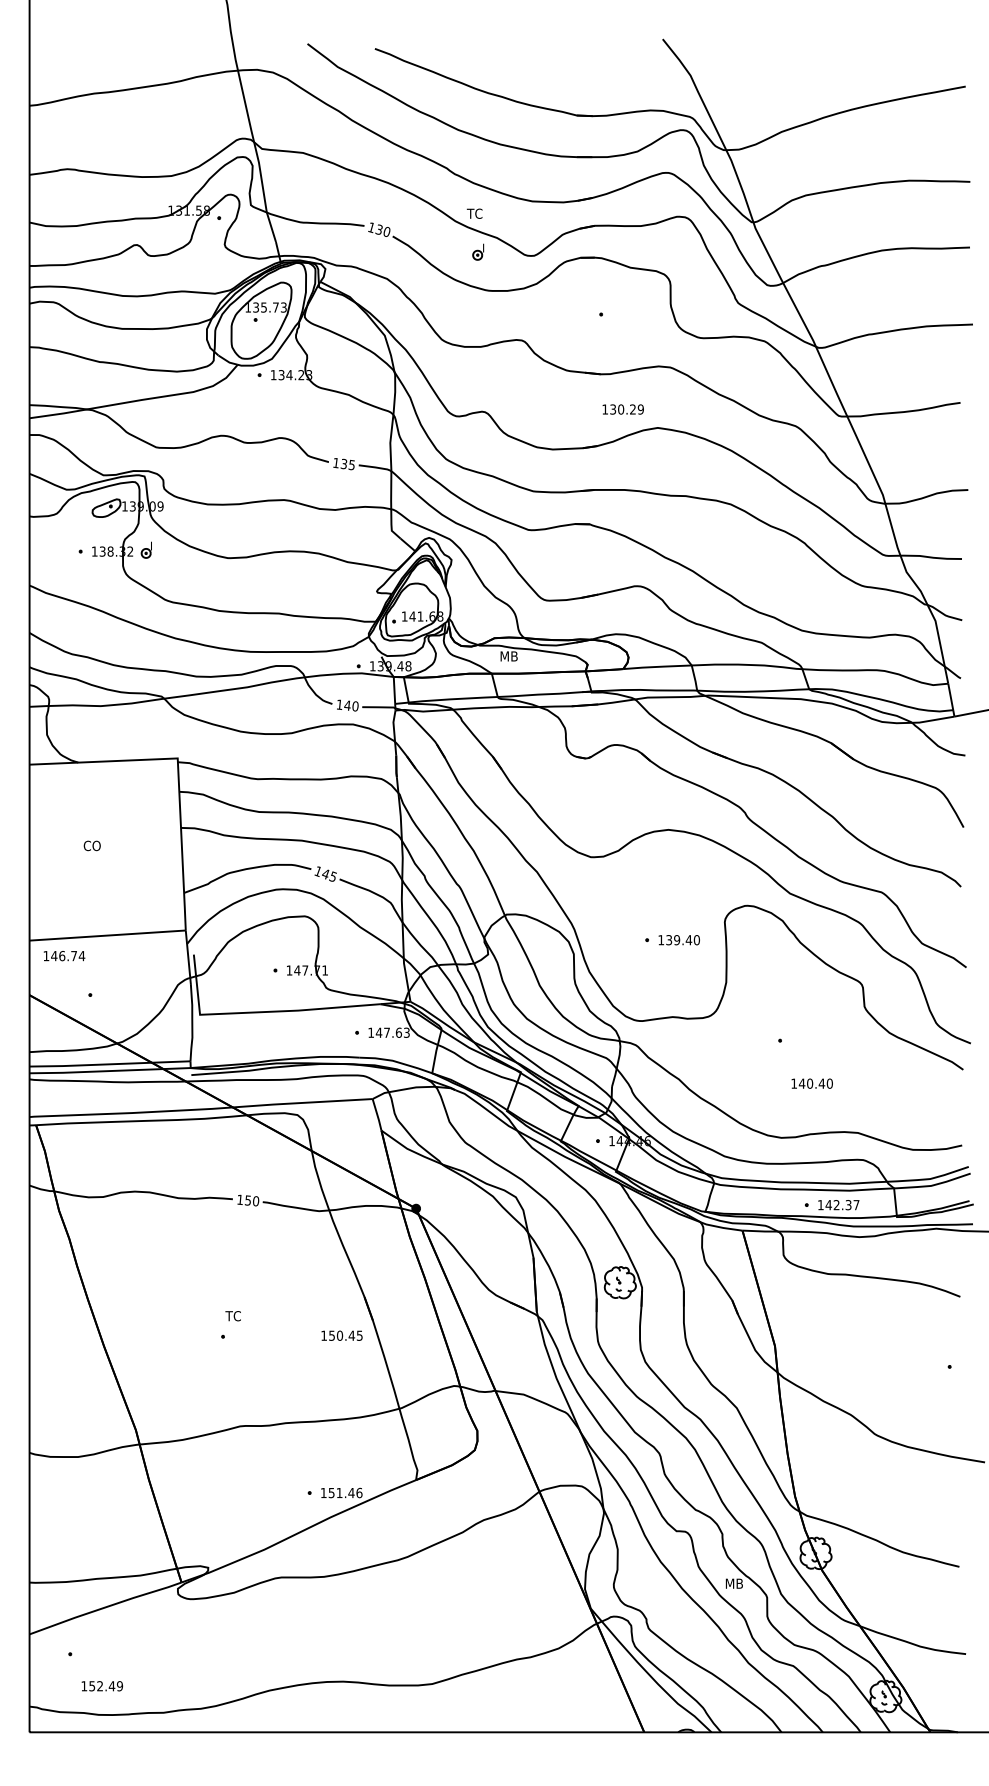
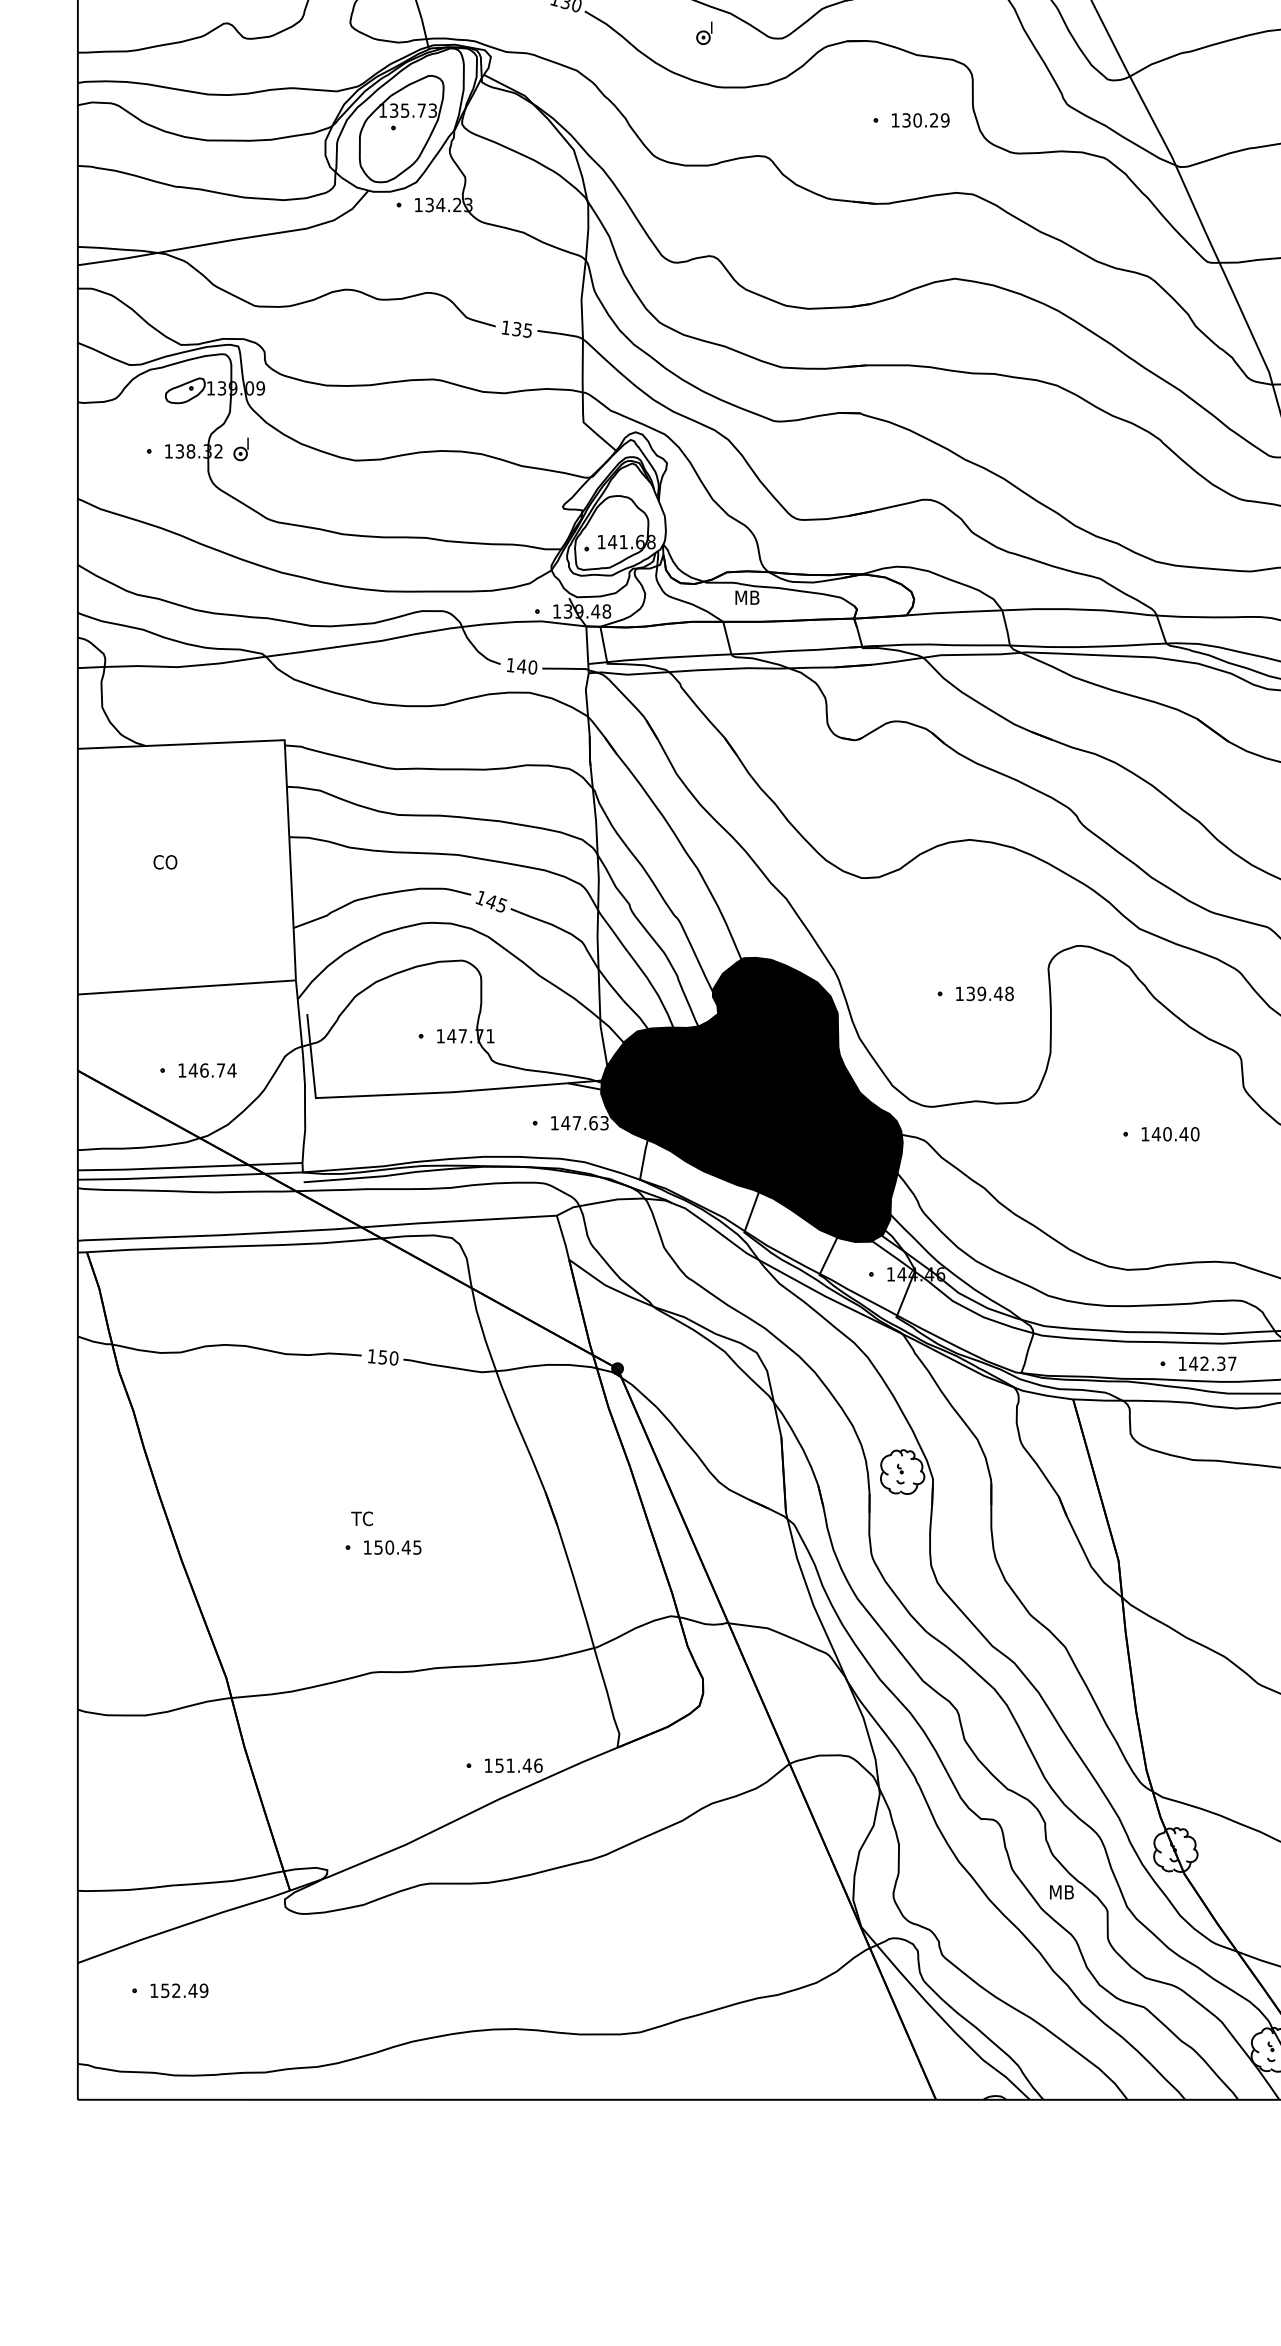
text: (622, 409) -> (919, 120), moved
text: (696, 940) -> (1008, 994), 139.40 -> 139.48
text: (64, 956) -> (207, 1071), moved
fill: (512, 1015) -> (752, 1099), added
text: (811, 1083) -> (1169, 1133), moved
text: (341, 1335) -> (391, 1547), moved
text: (101, 1686) -> (178, 1991), moved

